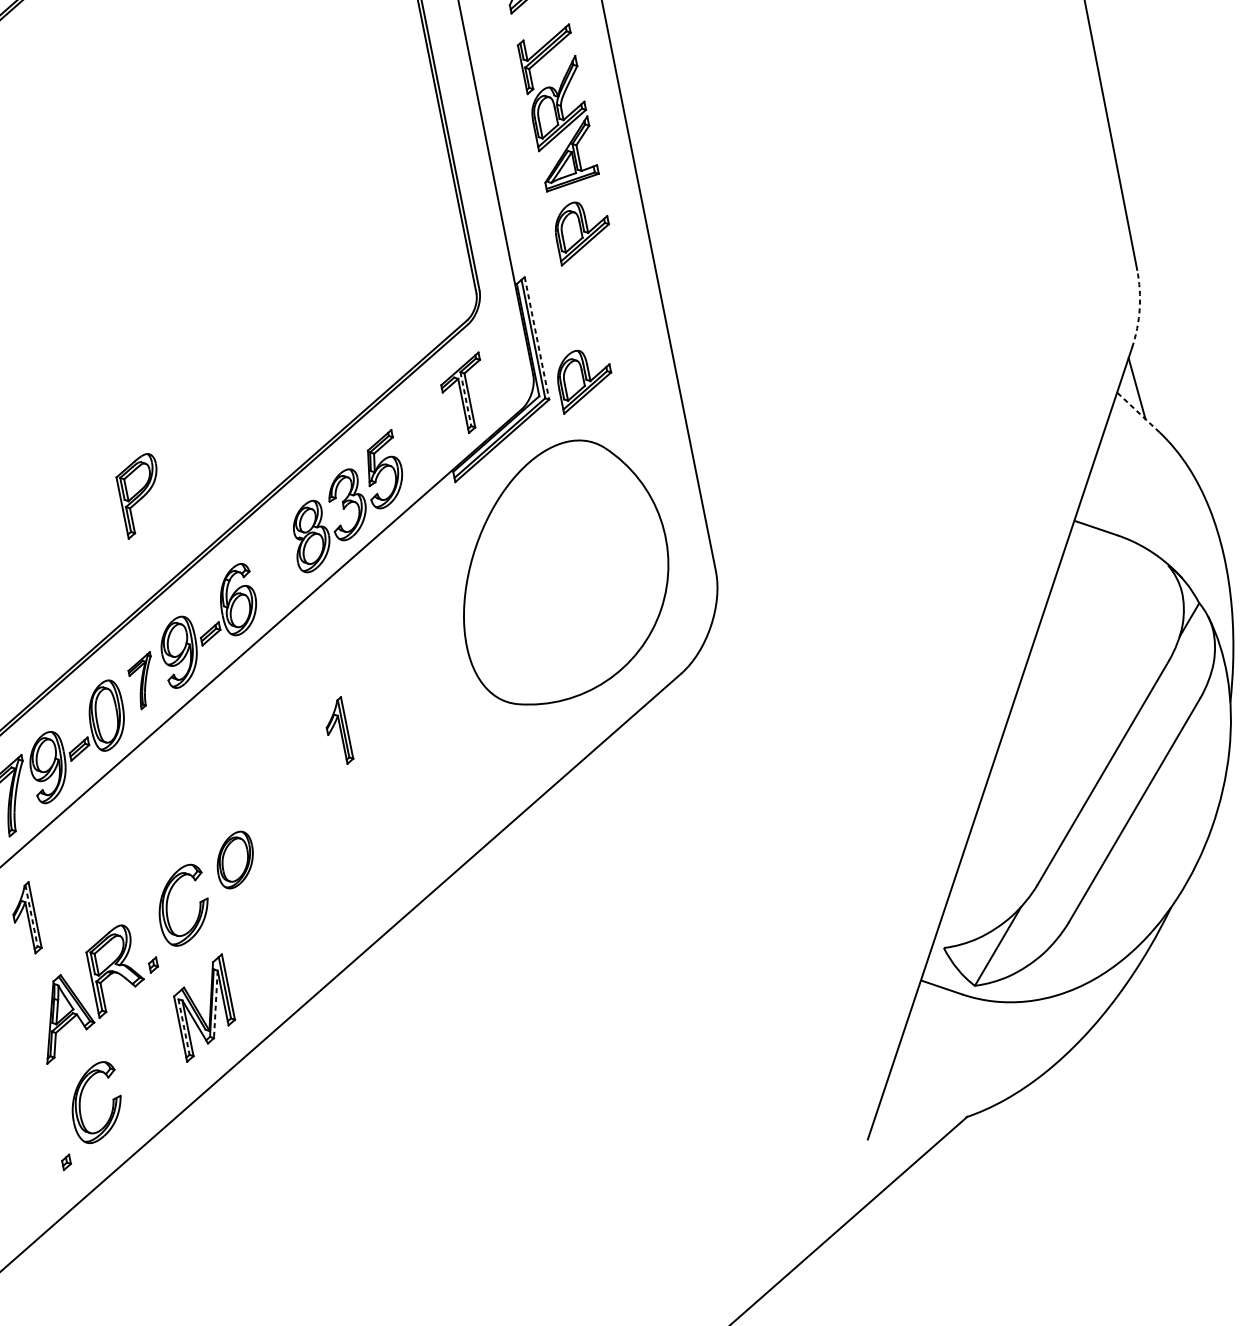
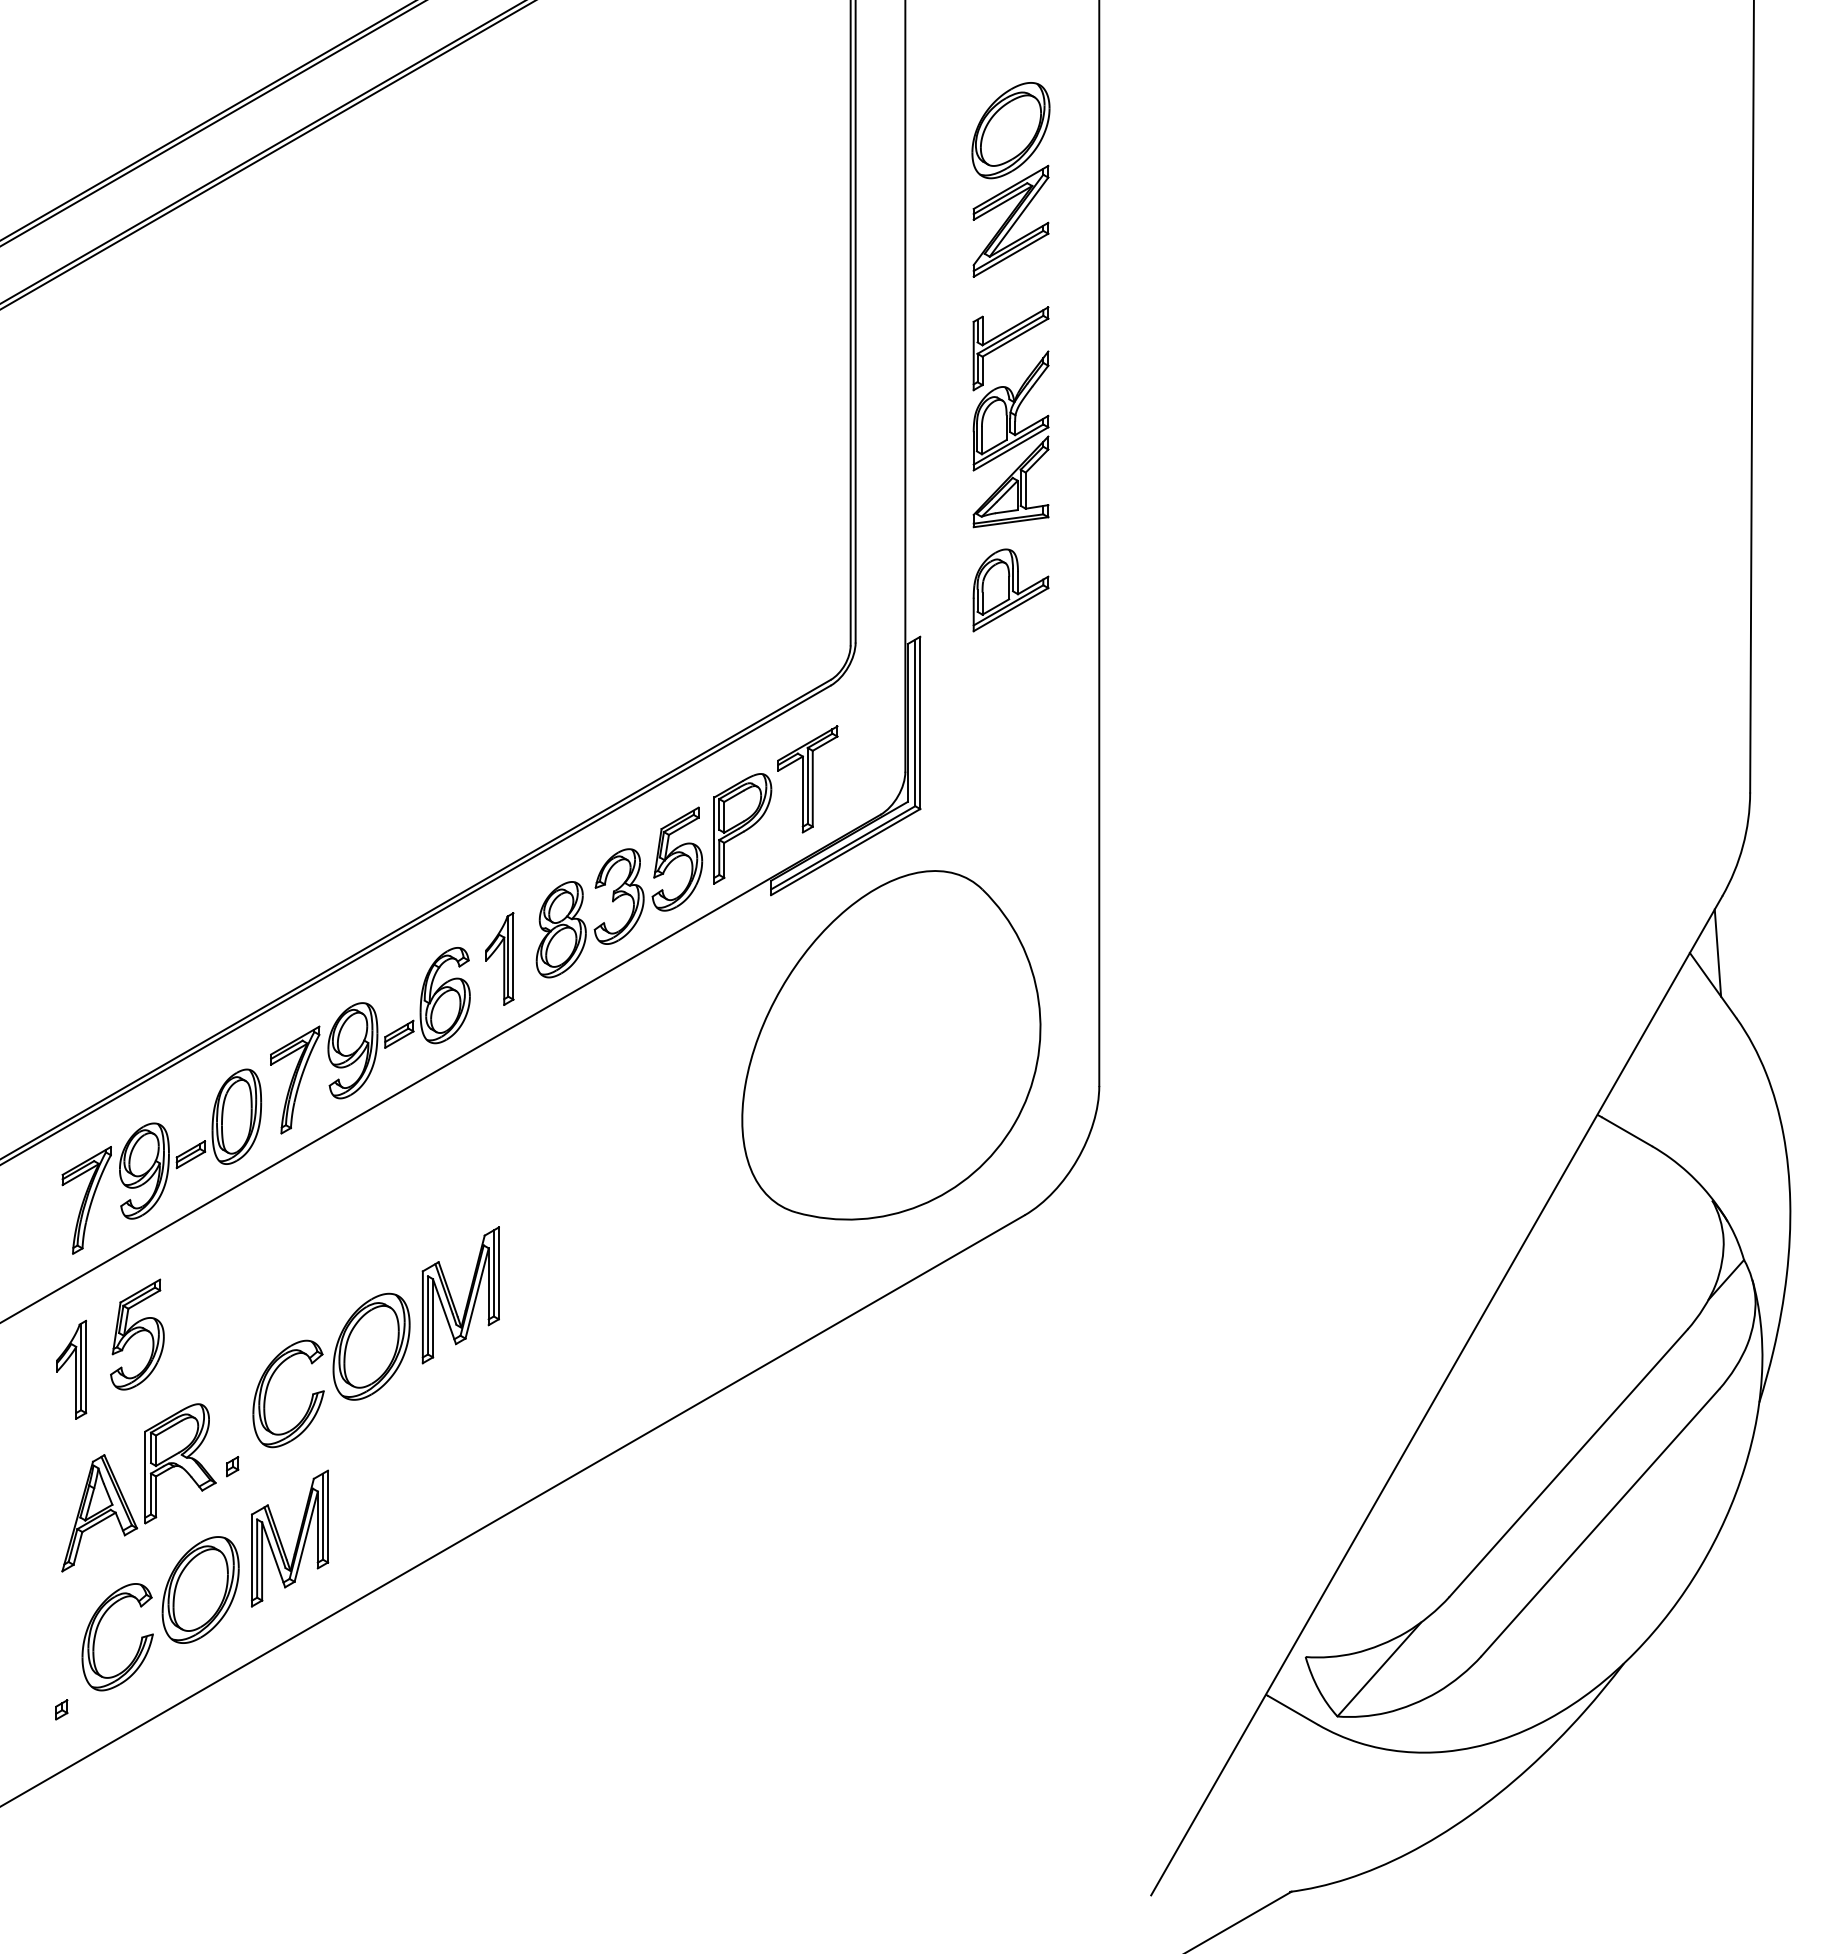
arc: (1139, 309) -> (1742, 846), dashed -> solid
line: (537, 338) -> (920, 723), dashed -> solid
part: (584, 379) -> (973, 791), removed
line: (465, 398) -> (807, 785), dashed -> solid
line: (1137, 412) -> (1712, 985), dashed -> solid
part: (140, 495) -> (742, 828), moved
part: (143, 680) -> (295, 1079), size x1.43
part: (337, 731) -> (499, 958), moved
part: (296, 812) -> (467, 1298), added
part: (235, 859) -> (371, 1346), size x1.43
part: (67, 884) -> (137, 1334), added
line: (31, 916) -> (81, 1367), dashed -> solid
line: (215, 1004) -> (306, 1536), dashed -> solid
line: (184, 1027) -> (257, 1559), dashed -> solid
part: (148, 1057) -> (200, 1589), added

